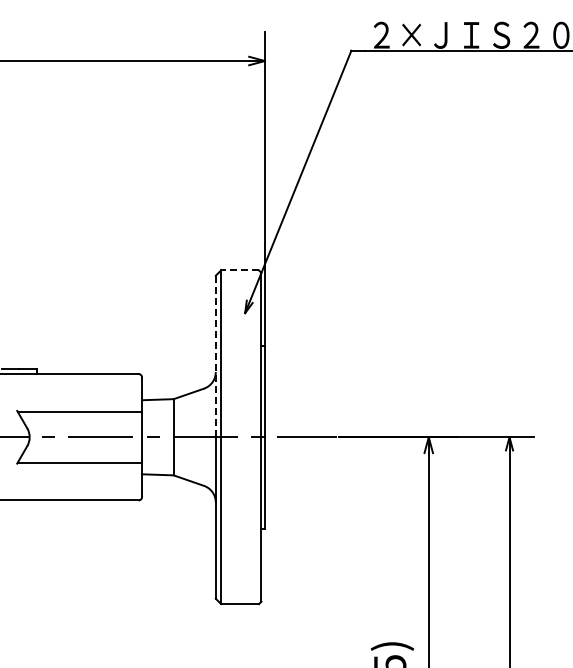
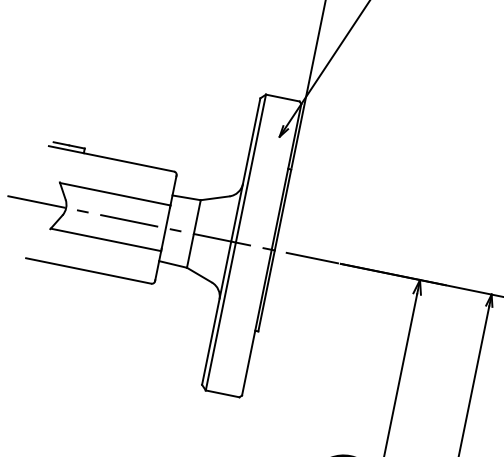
line: (240, 270) -> (283, 98), dashed -> solid
line: (215, 356) -> (245, 169), dashed -> solid

